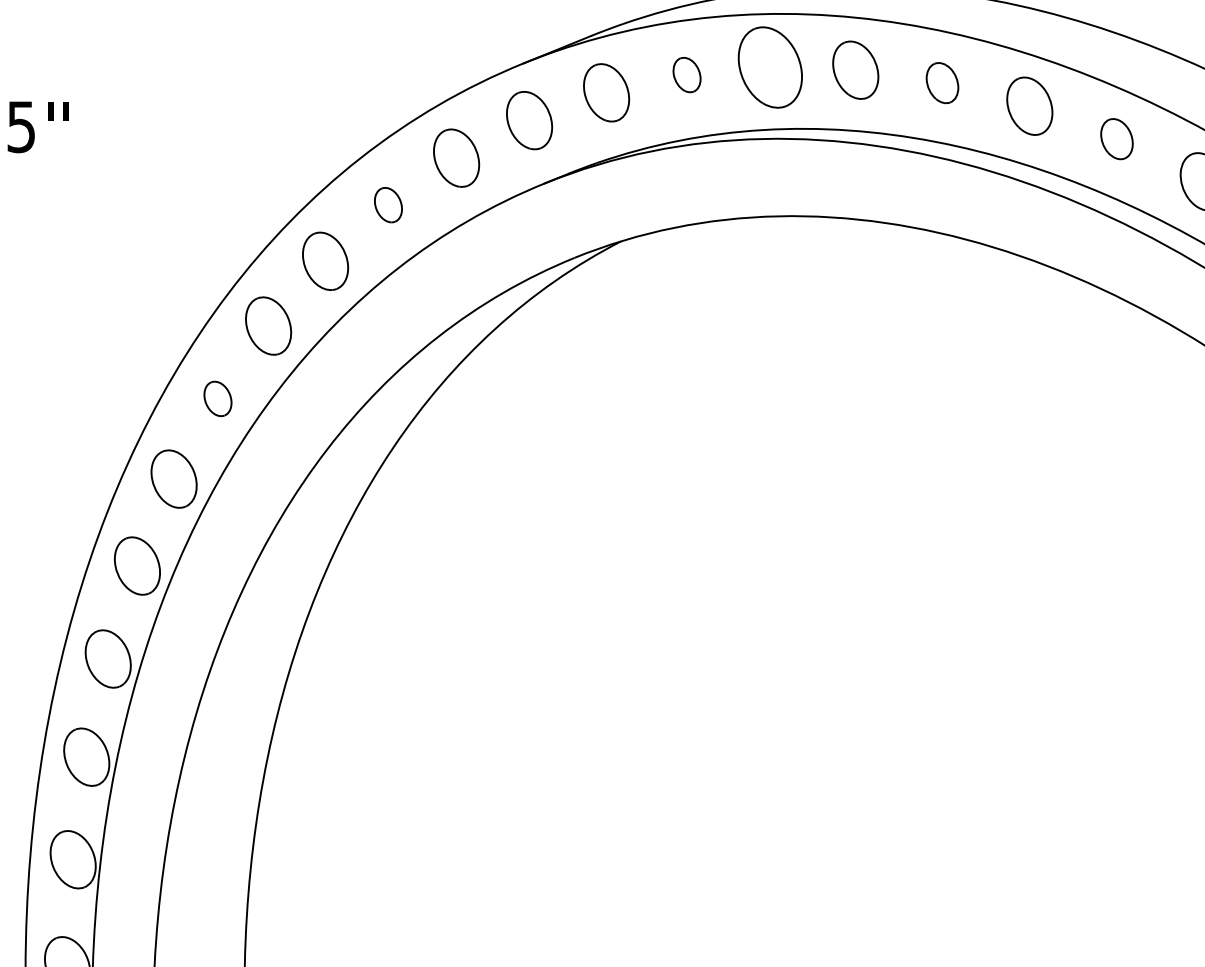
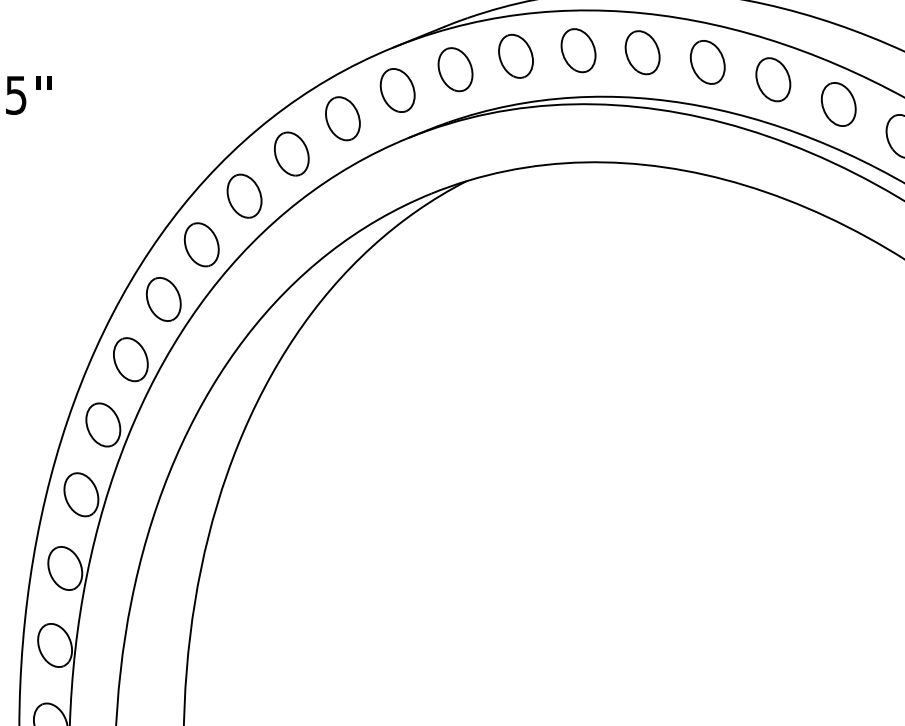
part: (770, 67) -> (578, 50), size x0.71
part: (686, 74) -> (515, 55), size x1.67
part: (942, 82) -> (707, 61), size x1.43
part: (1116, 138) -> (838, 103), size x1.43
part: (388, 204) -> (291, 153), size x1.67
part: (217, 398) -> (163, 299), size x1.67

